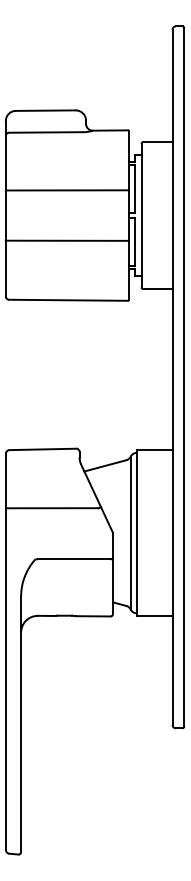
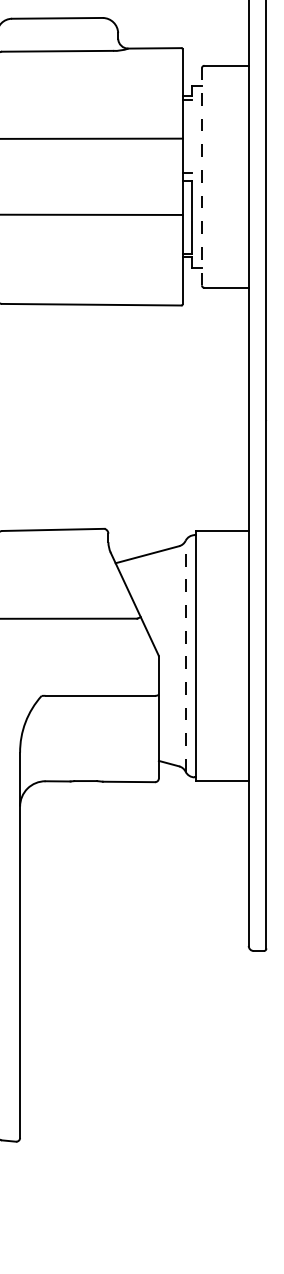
line: (134, 188) -> (191, 135), removed
line: (141, 215) -> (201, 176), solid -> dashed
line: (130, 532) -> (185, 655), solid -> dashed

